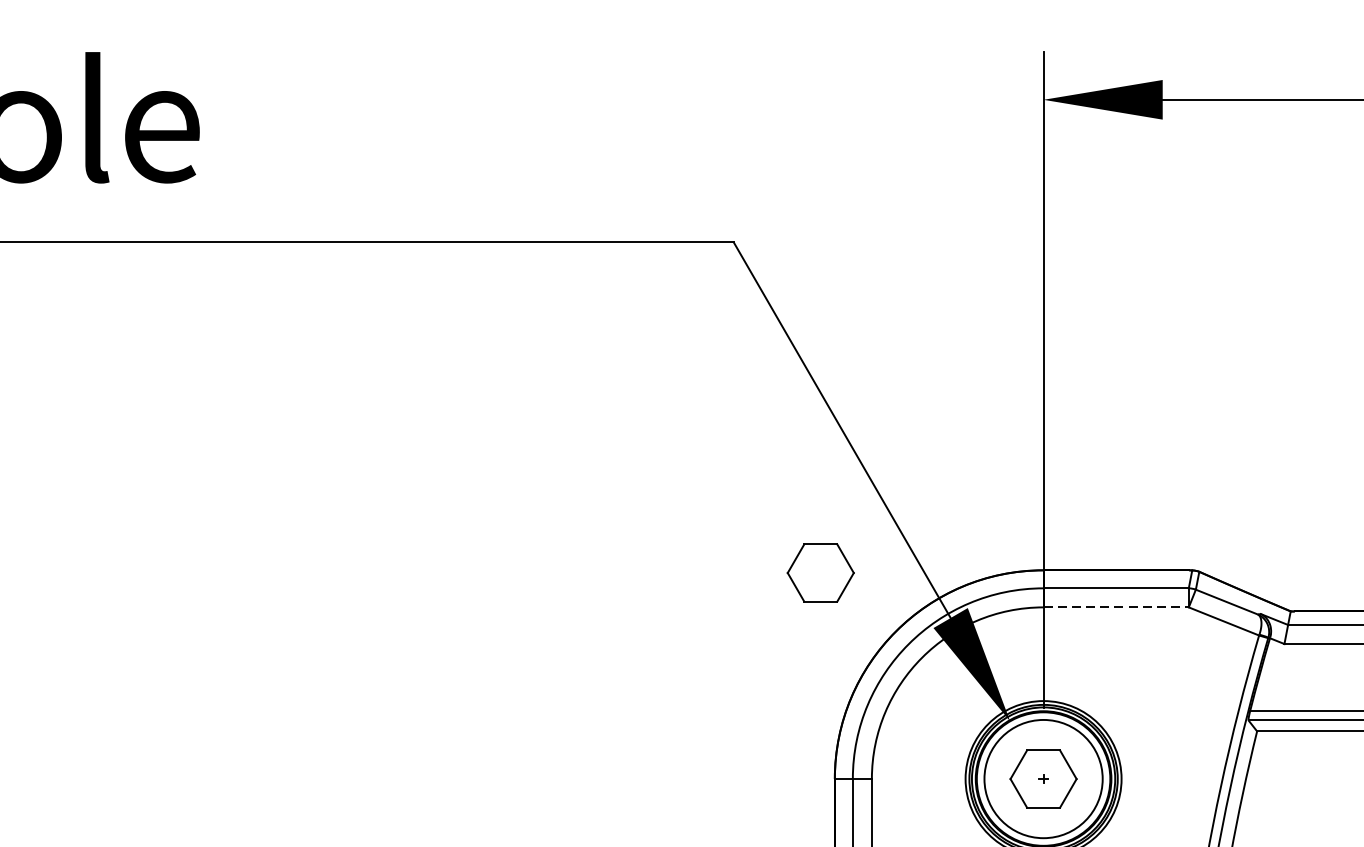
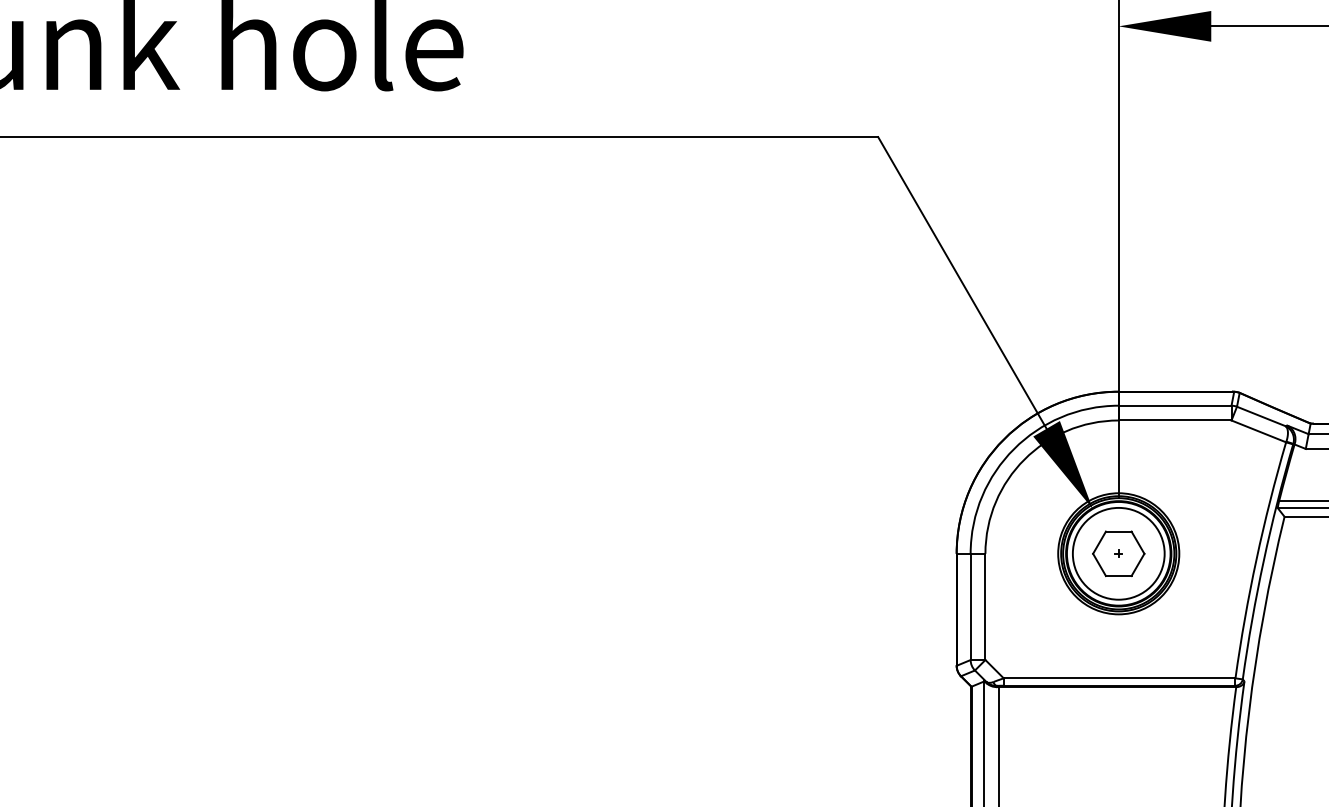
part: (820, 572) -> (945, 393), removed
line: (1116, 607) -> (1175, 420), dashed -> solid

